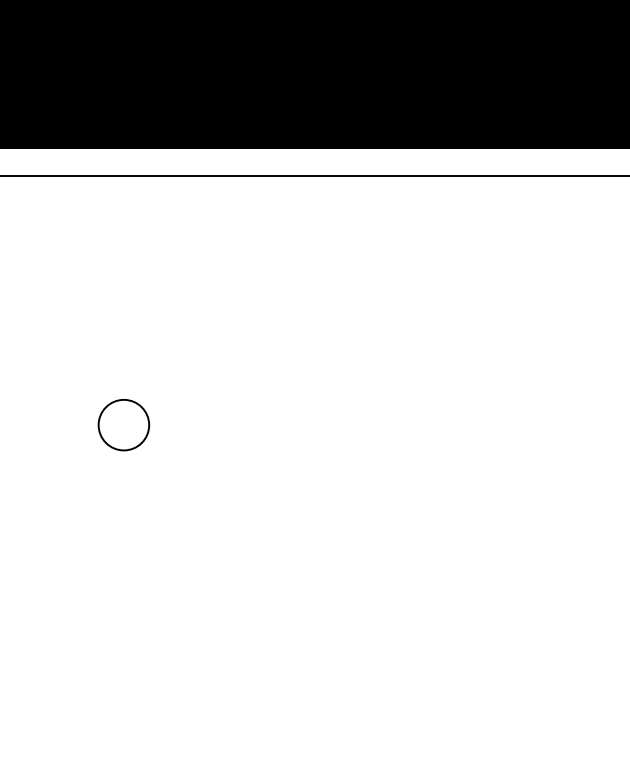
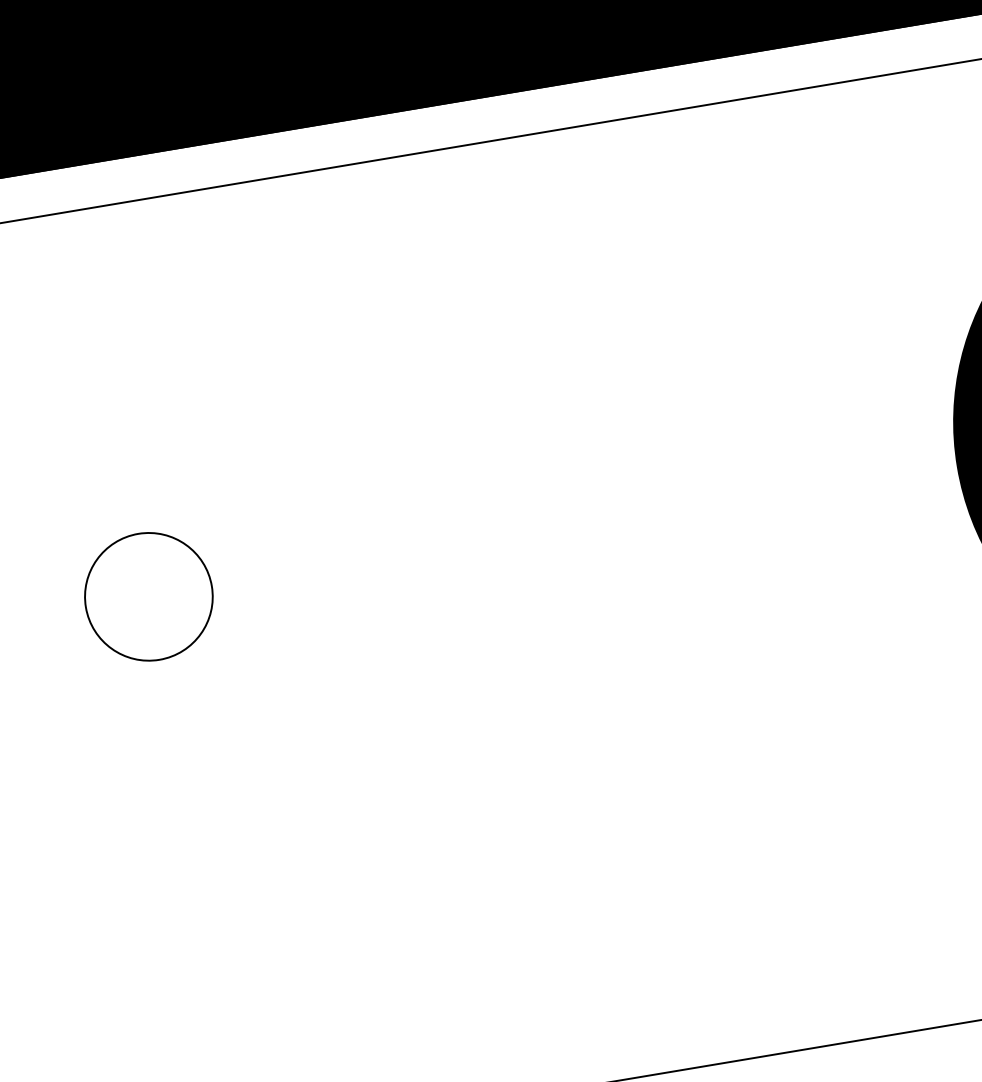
circle: (123, 425) -> (148, 597), size x1.6

